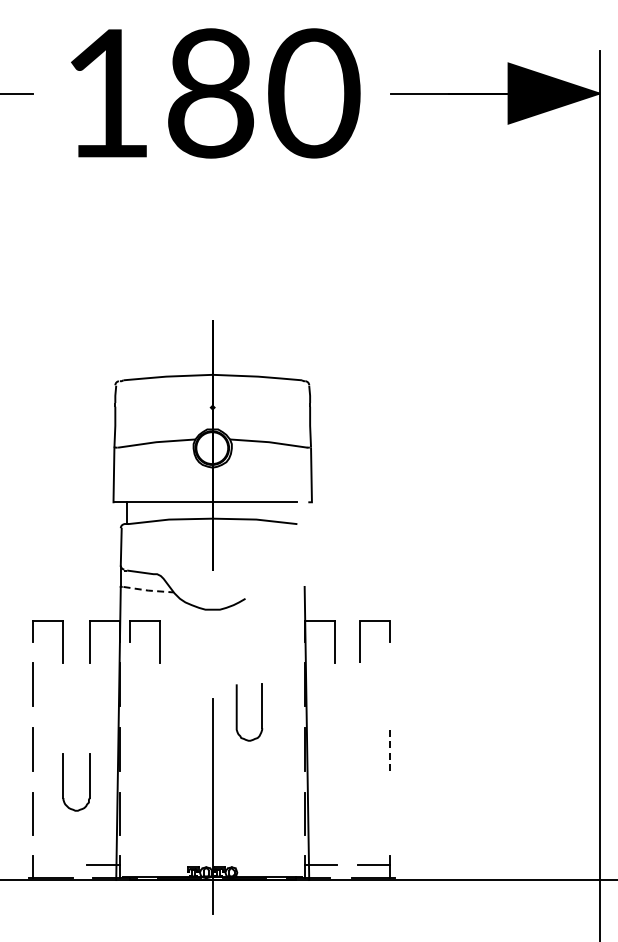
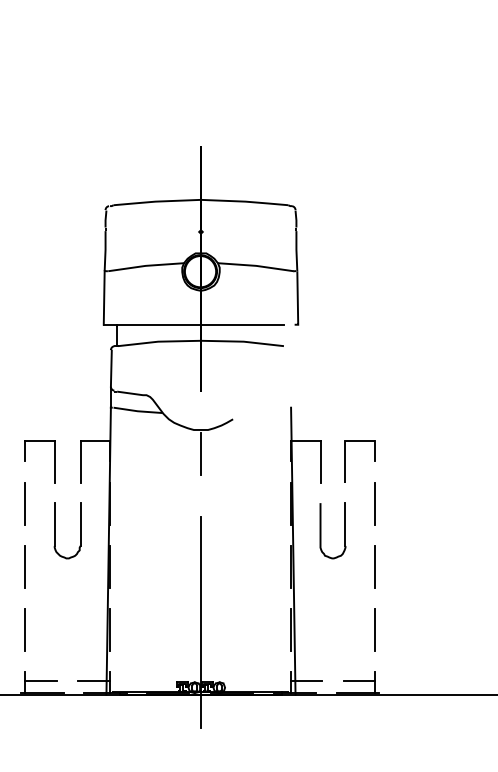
line: (148, 590) -> (138, 411), dashed -> solid
line: (212, 633) -> (200, 453), added
part: (130, 641) -> (120, 461), removed
line: (390, 684) -> (375, 503), added
part: (237, 712) -> (321, 530), moved
line: (390, 748) -> (375, 565), dashed -> solid
part: (63, 782) -> (54, 530), moved
line: (390, 813) -> (375, 629), added
line: (49, 865) -> (41, 680), added

